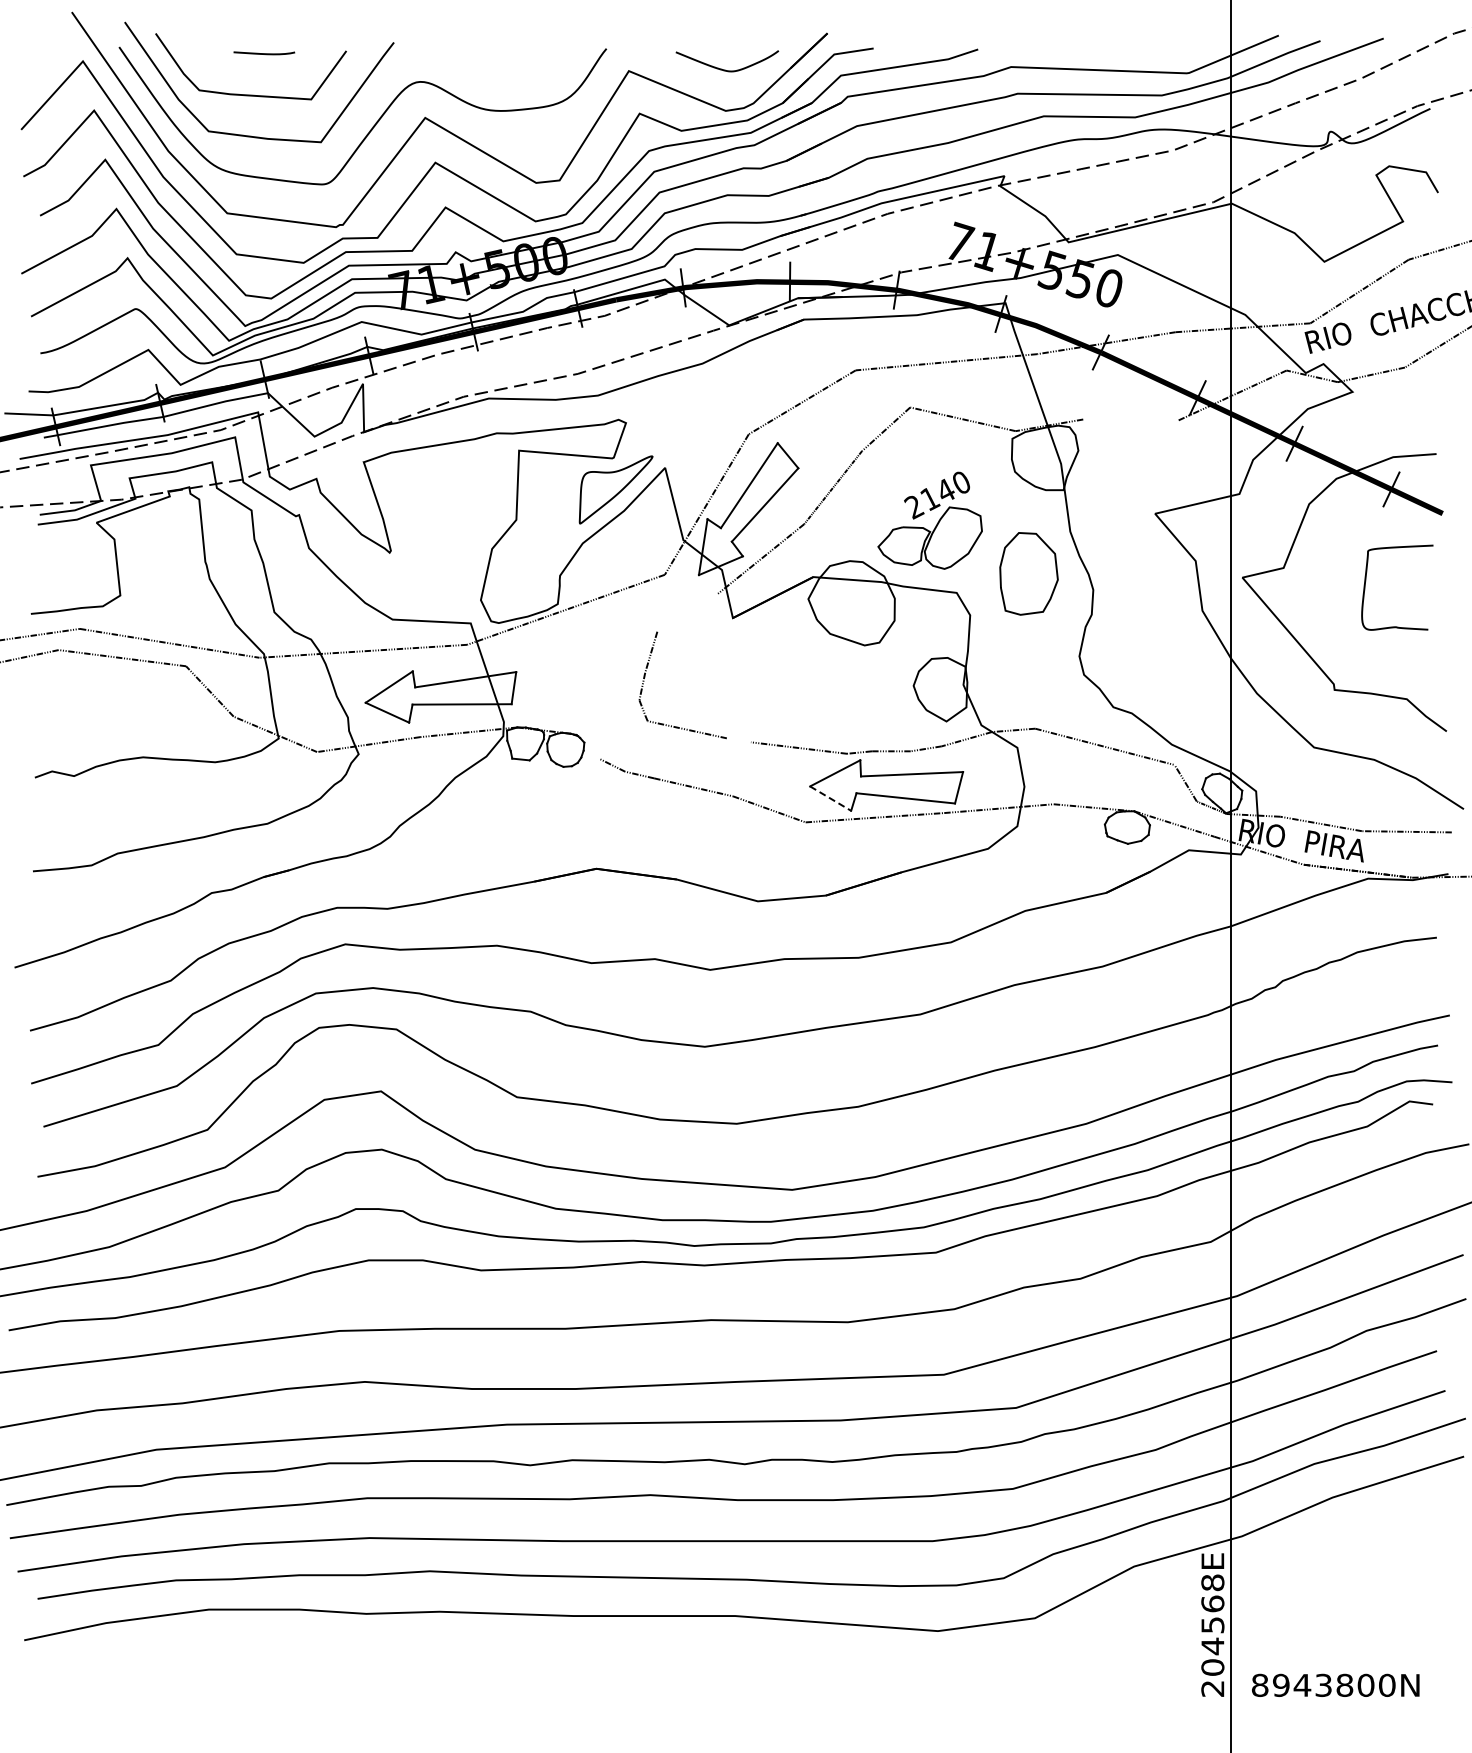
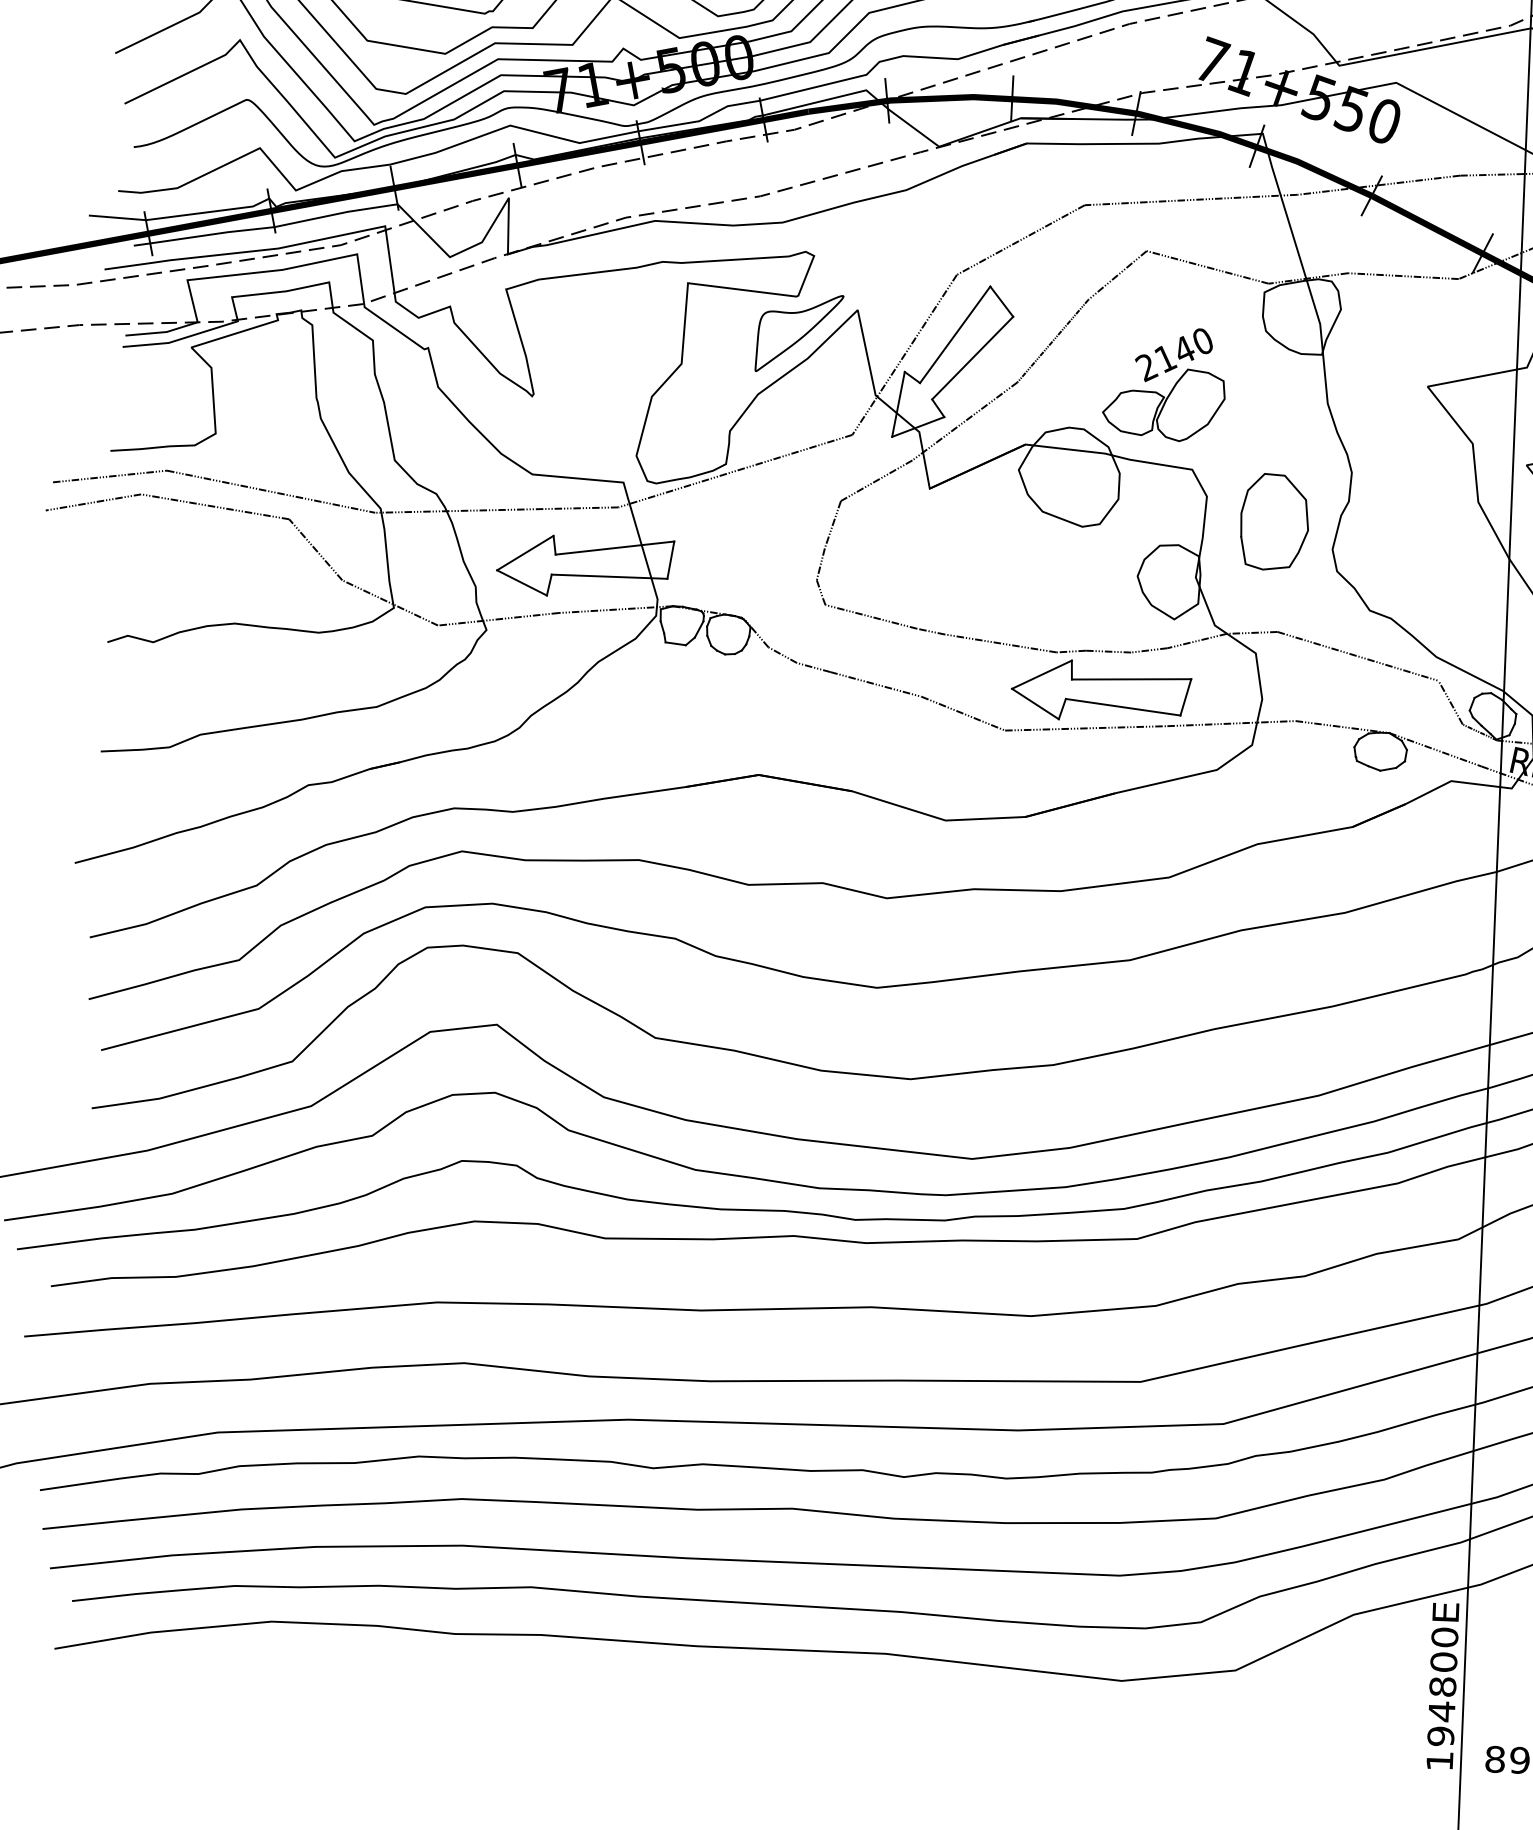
line: (1130, 419) -> (1403, 275), added
curve: (1001, 573) -> (1242, 520), moved
line: (687, 612) -> (877, 480), added
line: (738, 740) -> (930, 631), added
line: (589, 747) -> (756, 633), added
line: (830, 798) -> (1035, 703), dashed -> solid
text: (1212, 1635) -> (1441, 1698), 204568E -> 194800E

